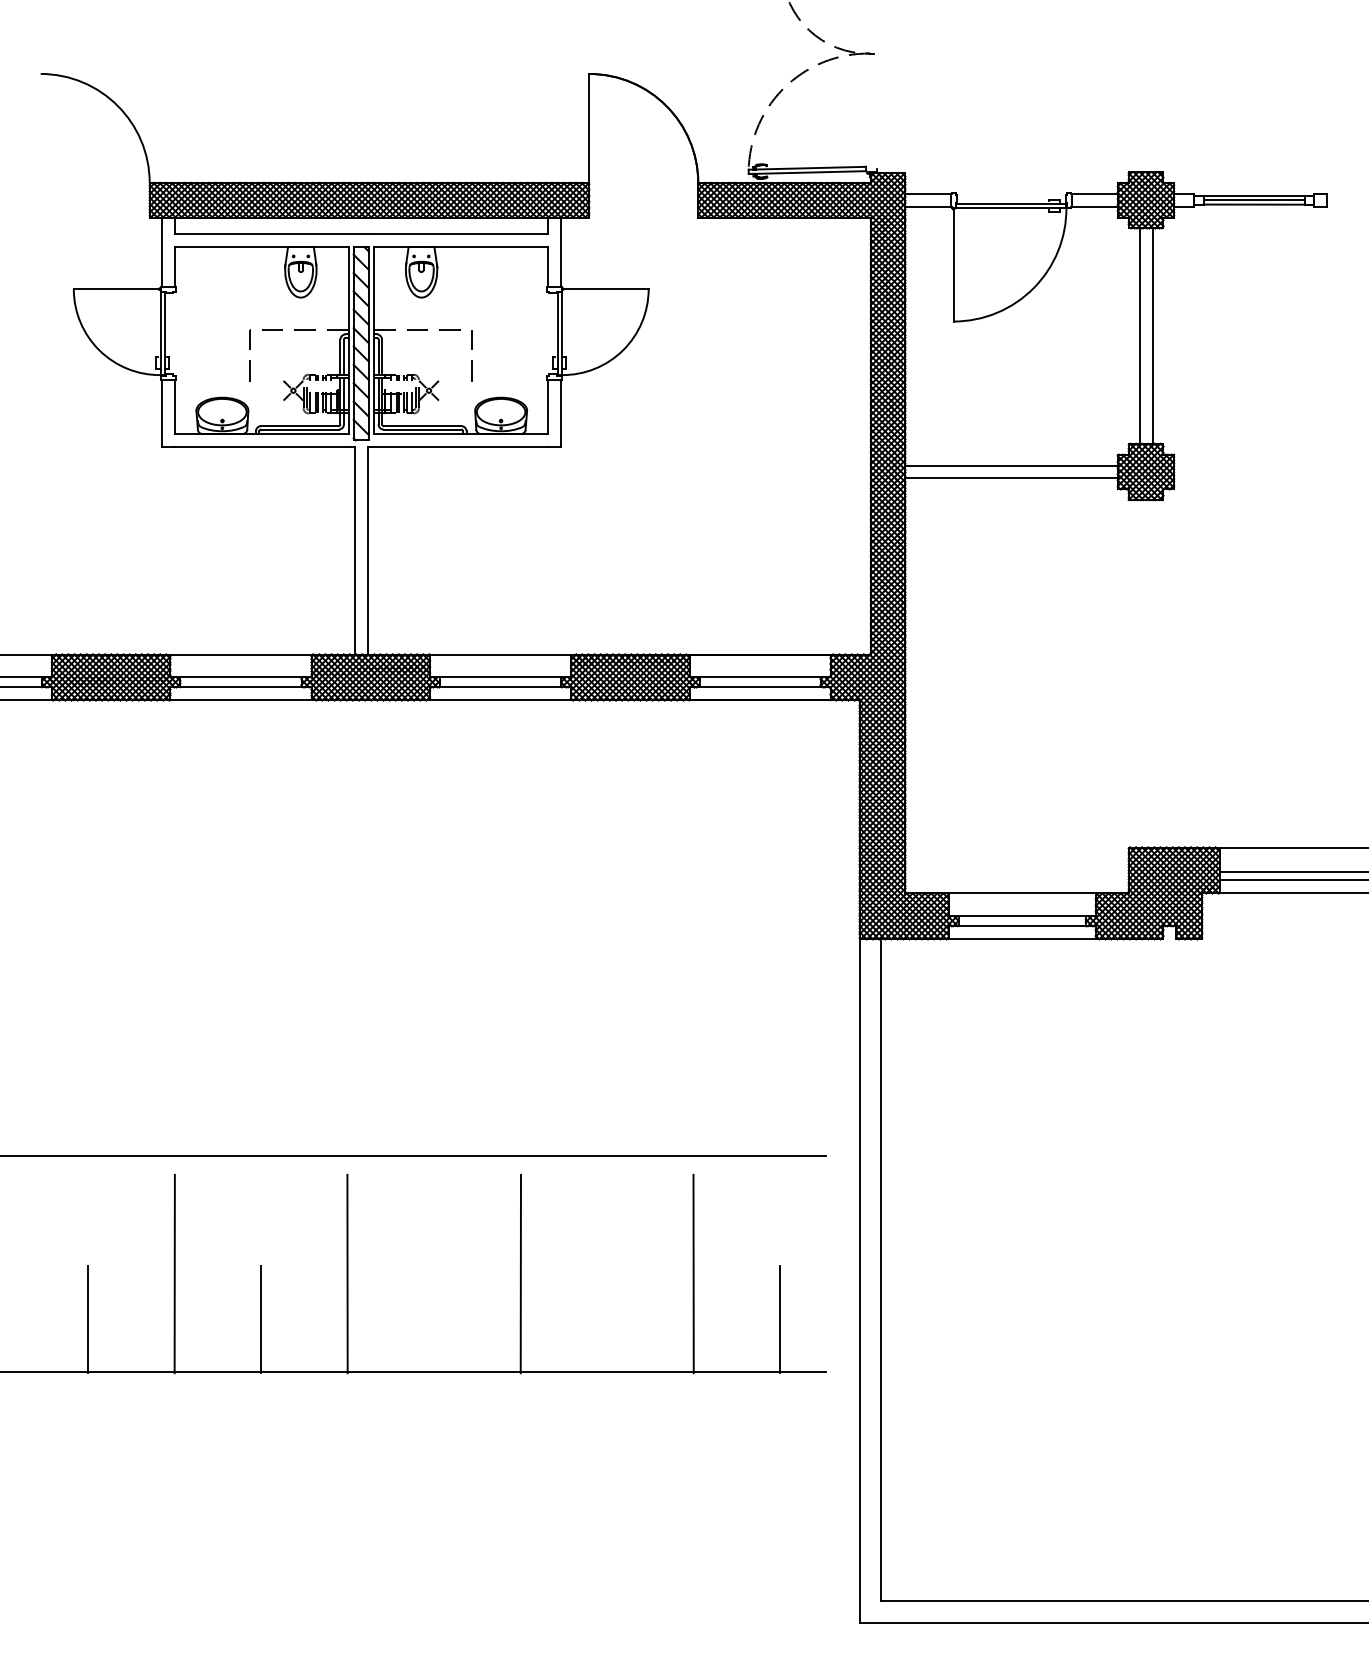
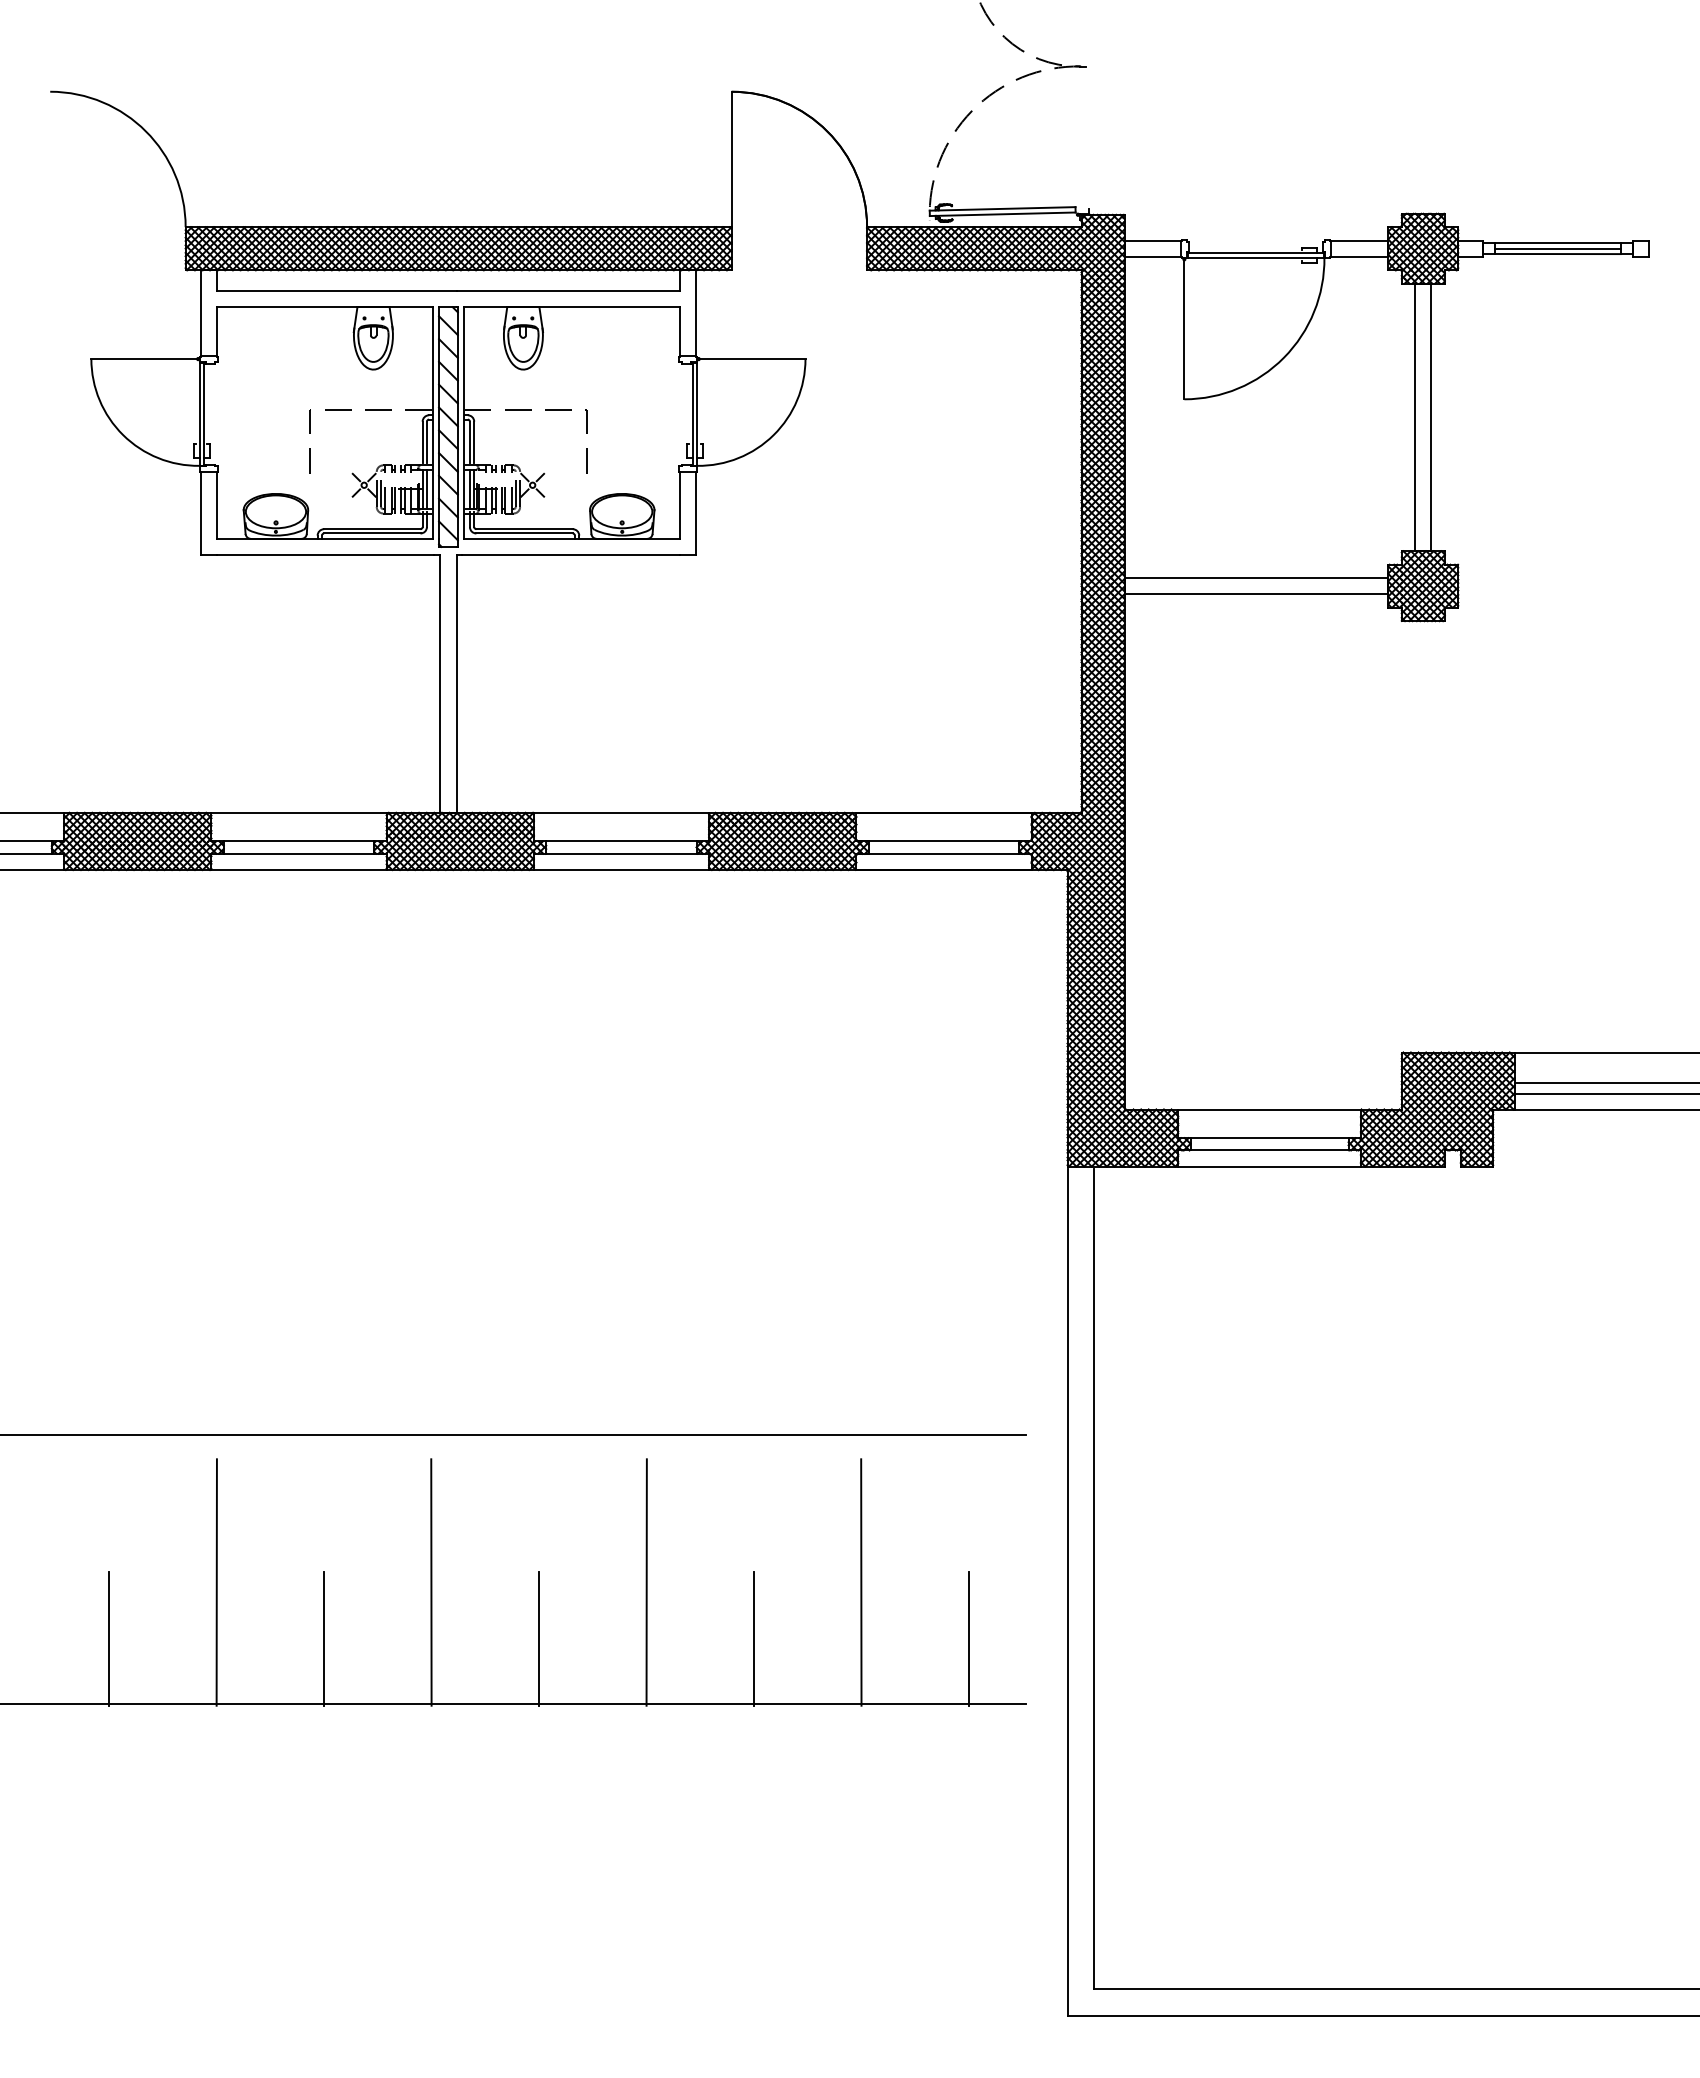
line: (434, 1319) -> (539, 1638), added
line: (607, 1319) -> (754, 1638), added

